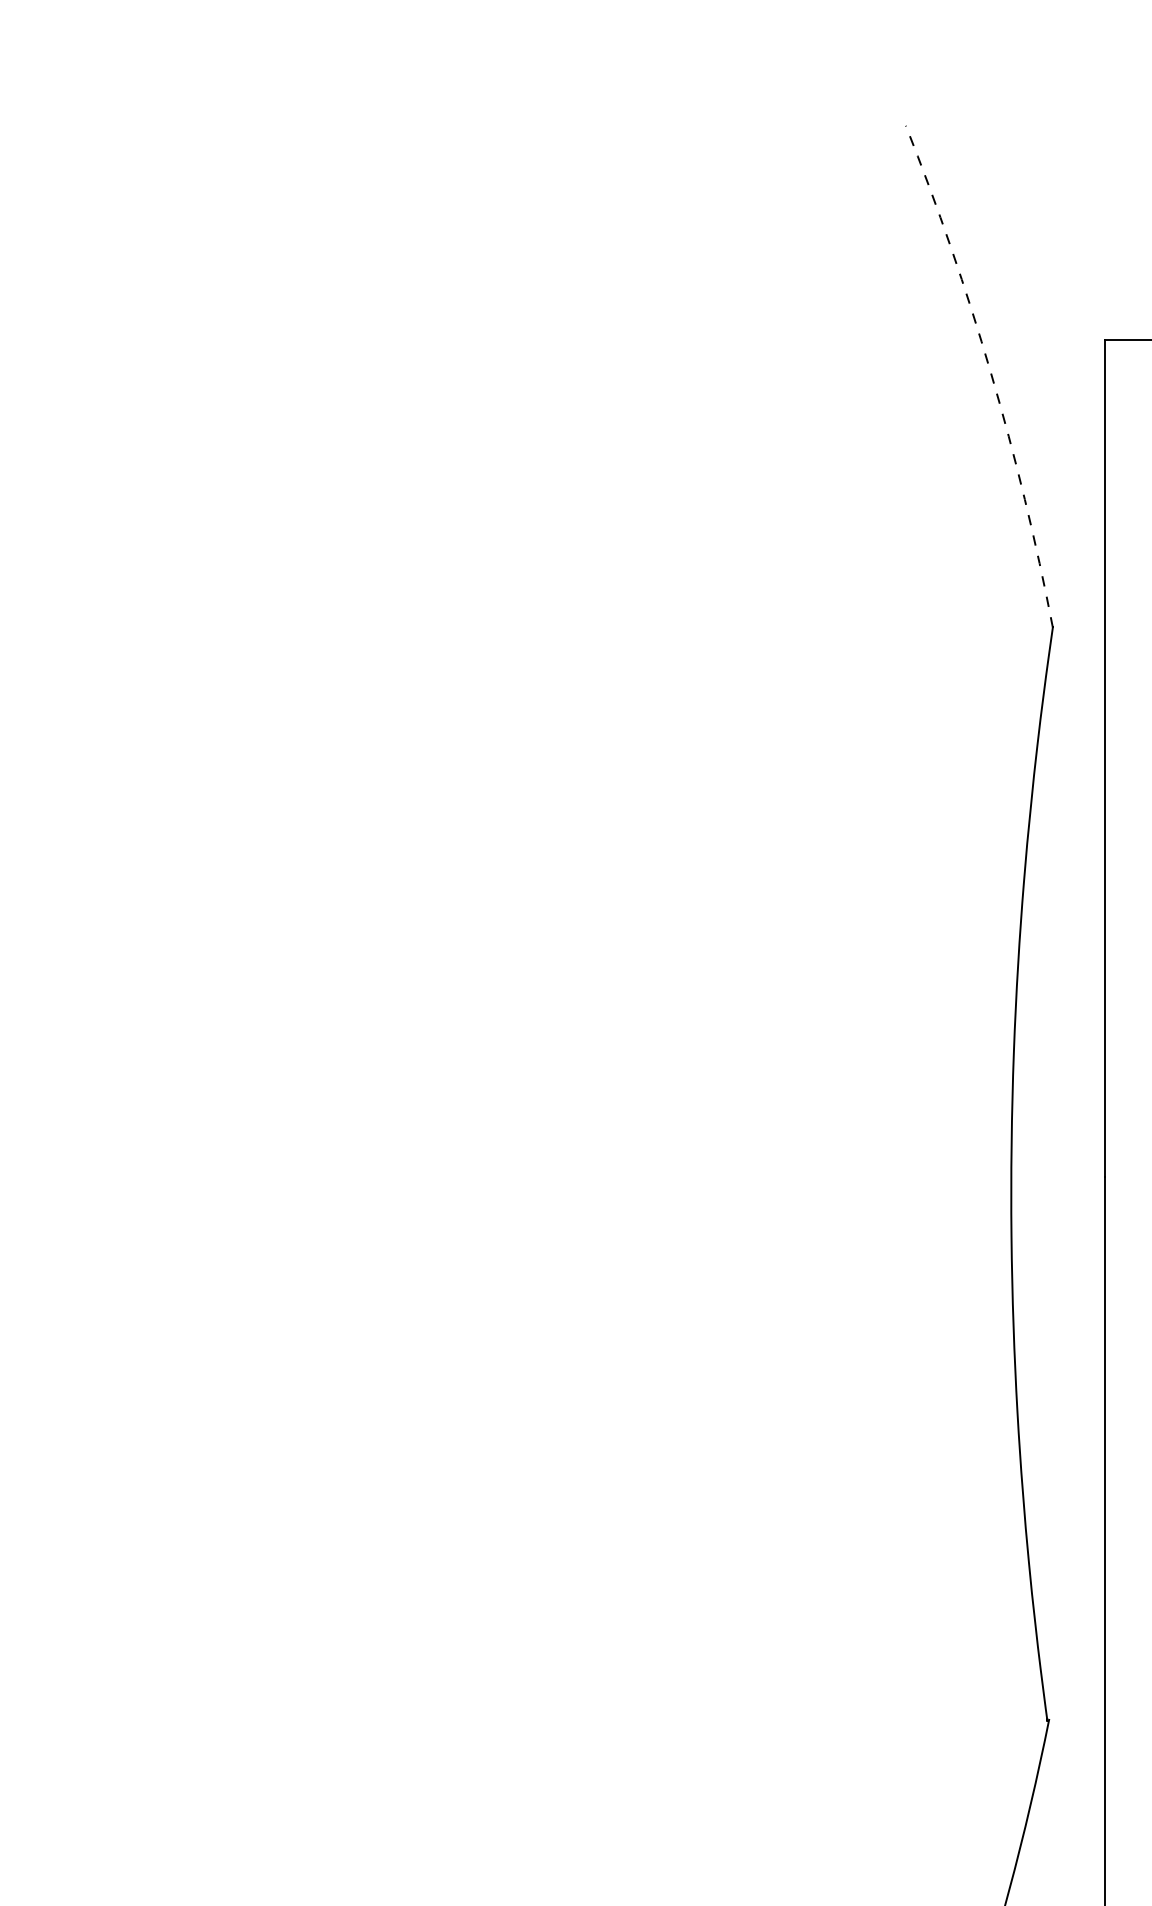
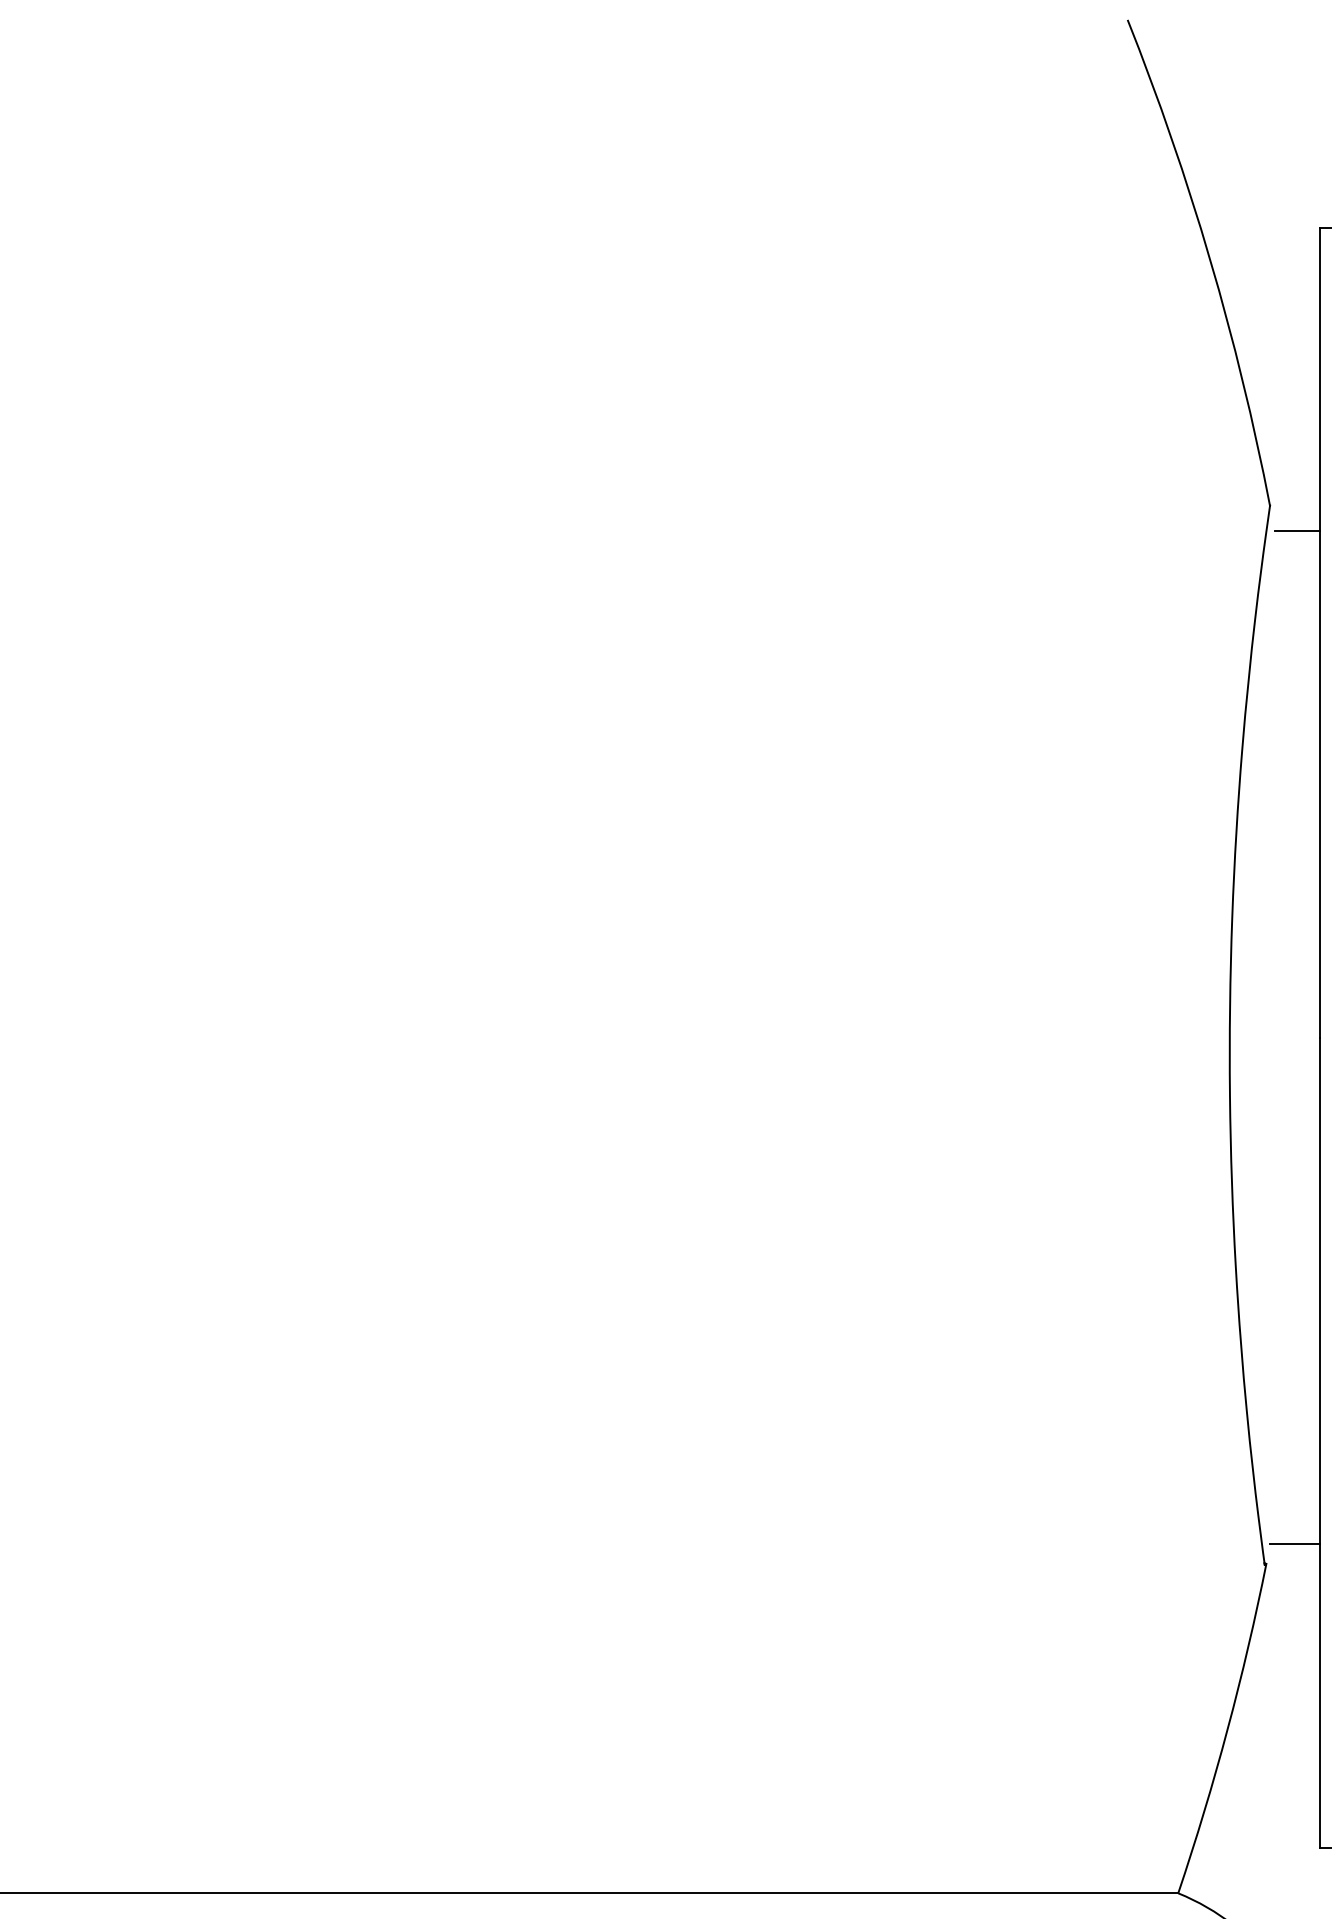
arc: (991, 373) -> (1210, 259), dashed -> solid
line: (1081, 653) -> (1297, 531), added
line: (1079, 1698) -> (1295, 1543), added

